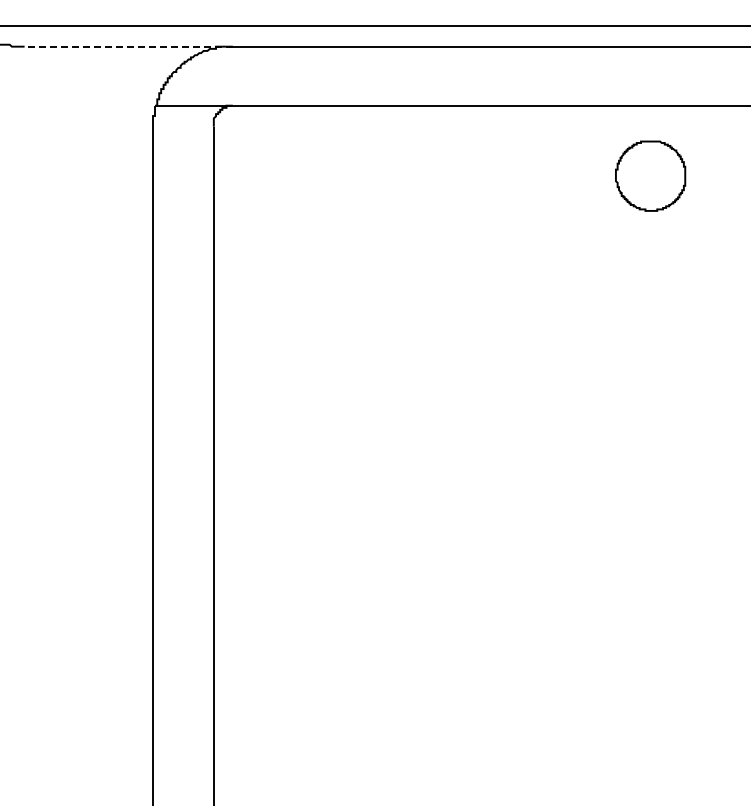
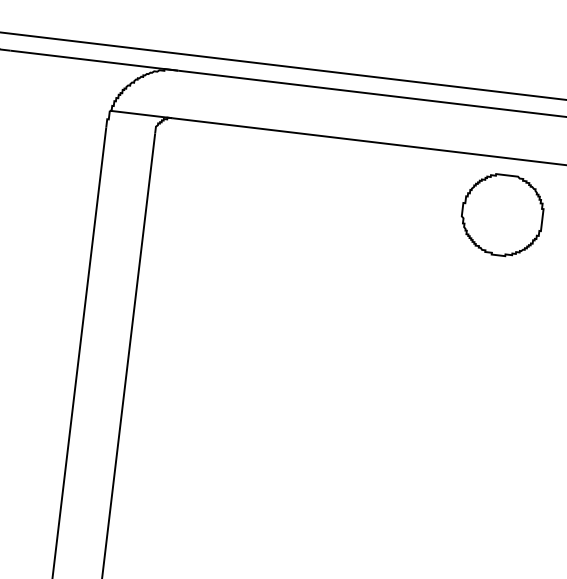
line: (128, 46) -> (94, 60), dashed -> solid
part: (650, 175) -> (502, 214), size x1.43

